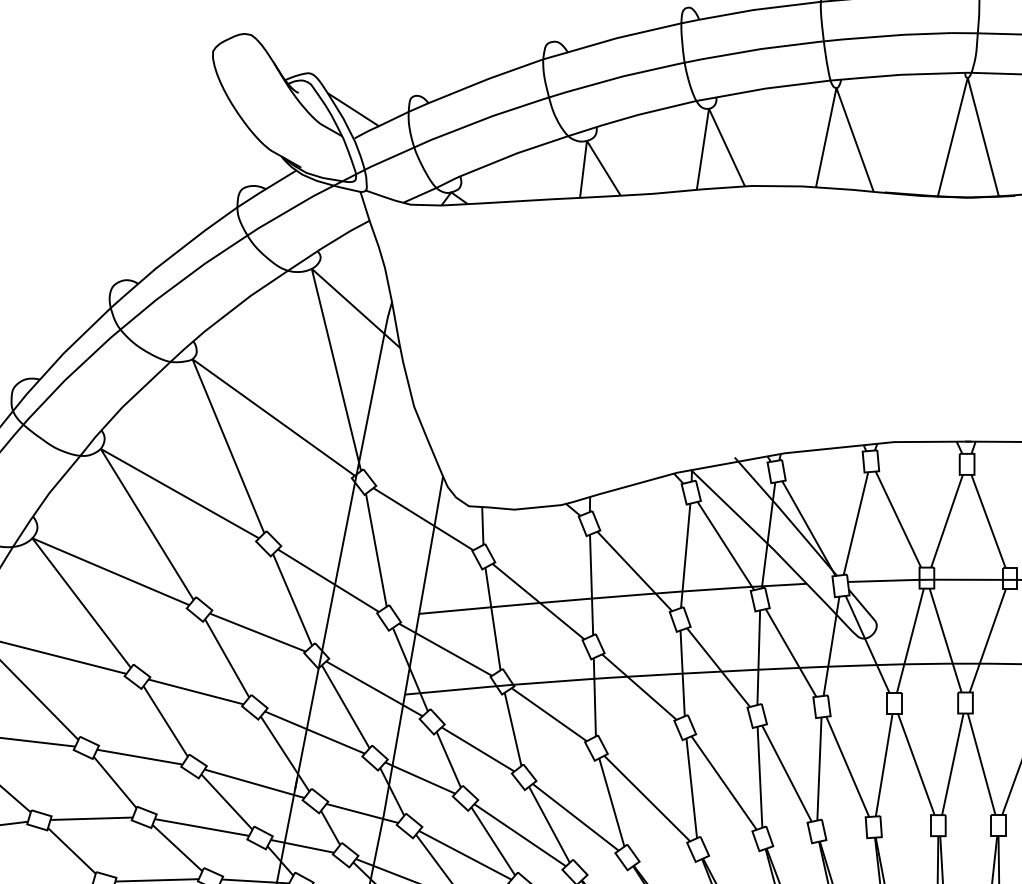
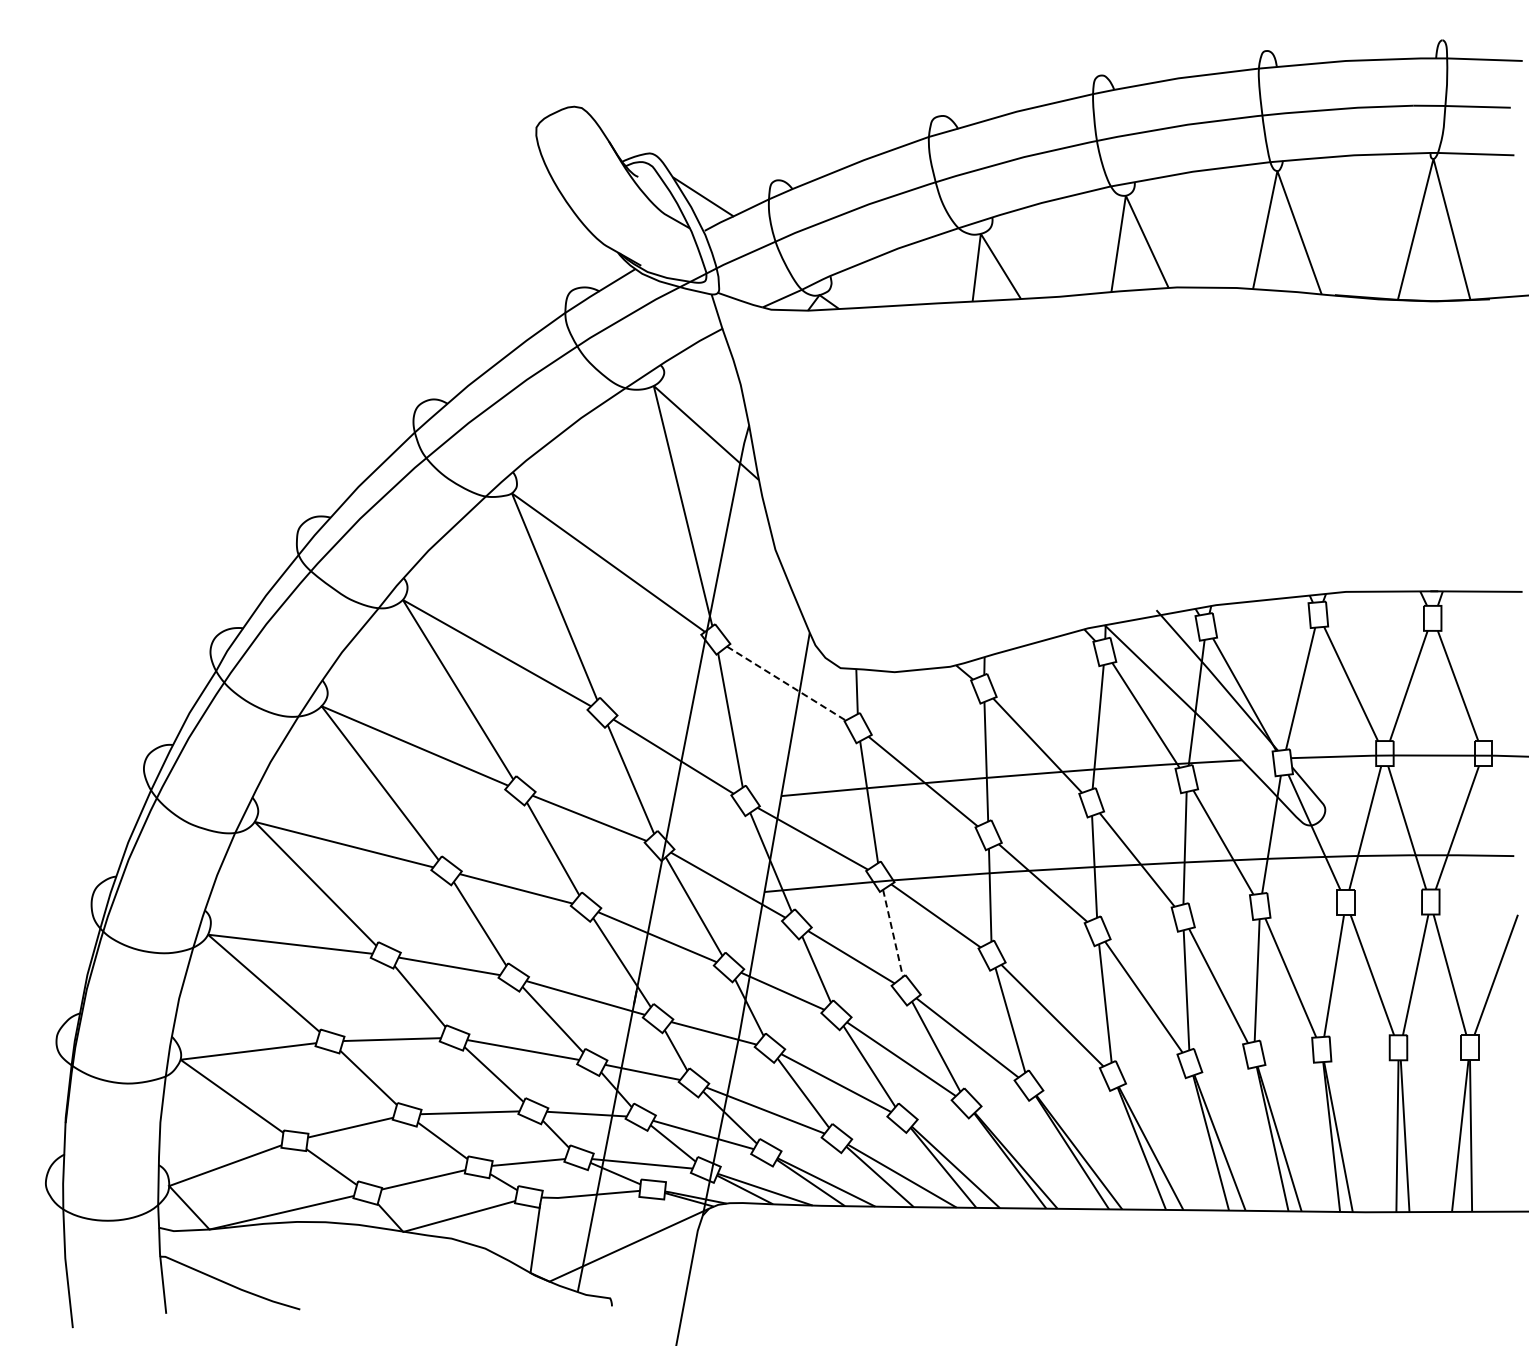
line: (423, 519) -> (786, 683), solid -> dashed
line: (513, 729) -> (893, 933), solid -> dashed

